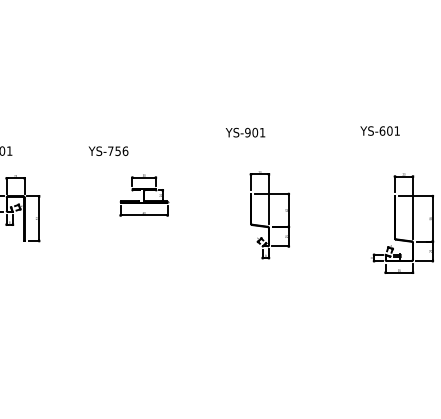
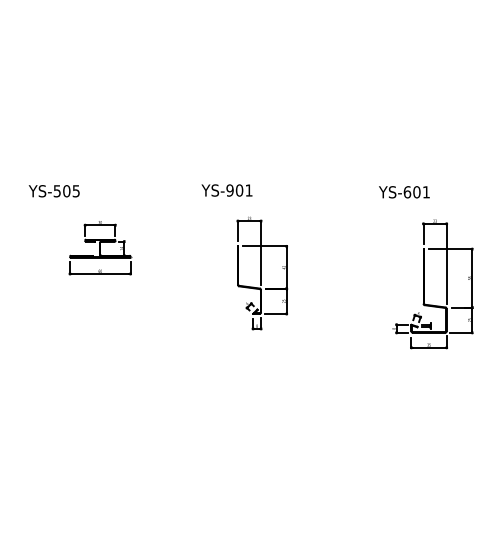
text: (379, 130) -> (403, 191), moved
text: (245, 132) -> (227, 190), moved
text: (118, 151) -> (67, 191), YS-756 -> YS-505

